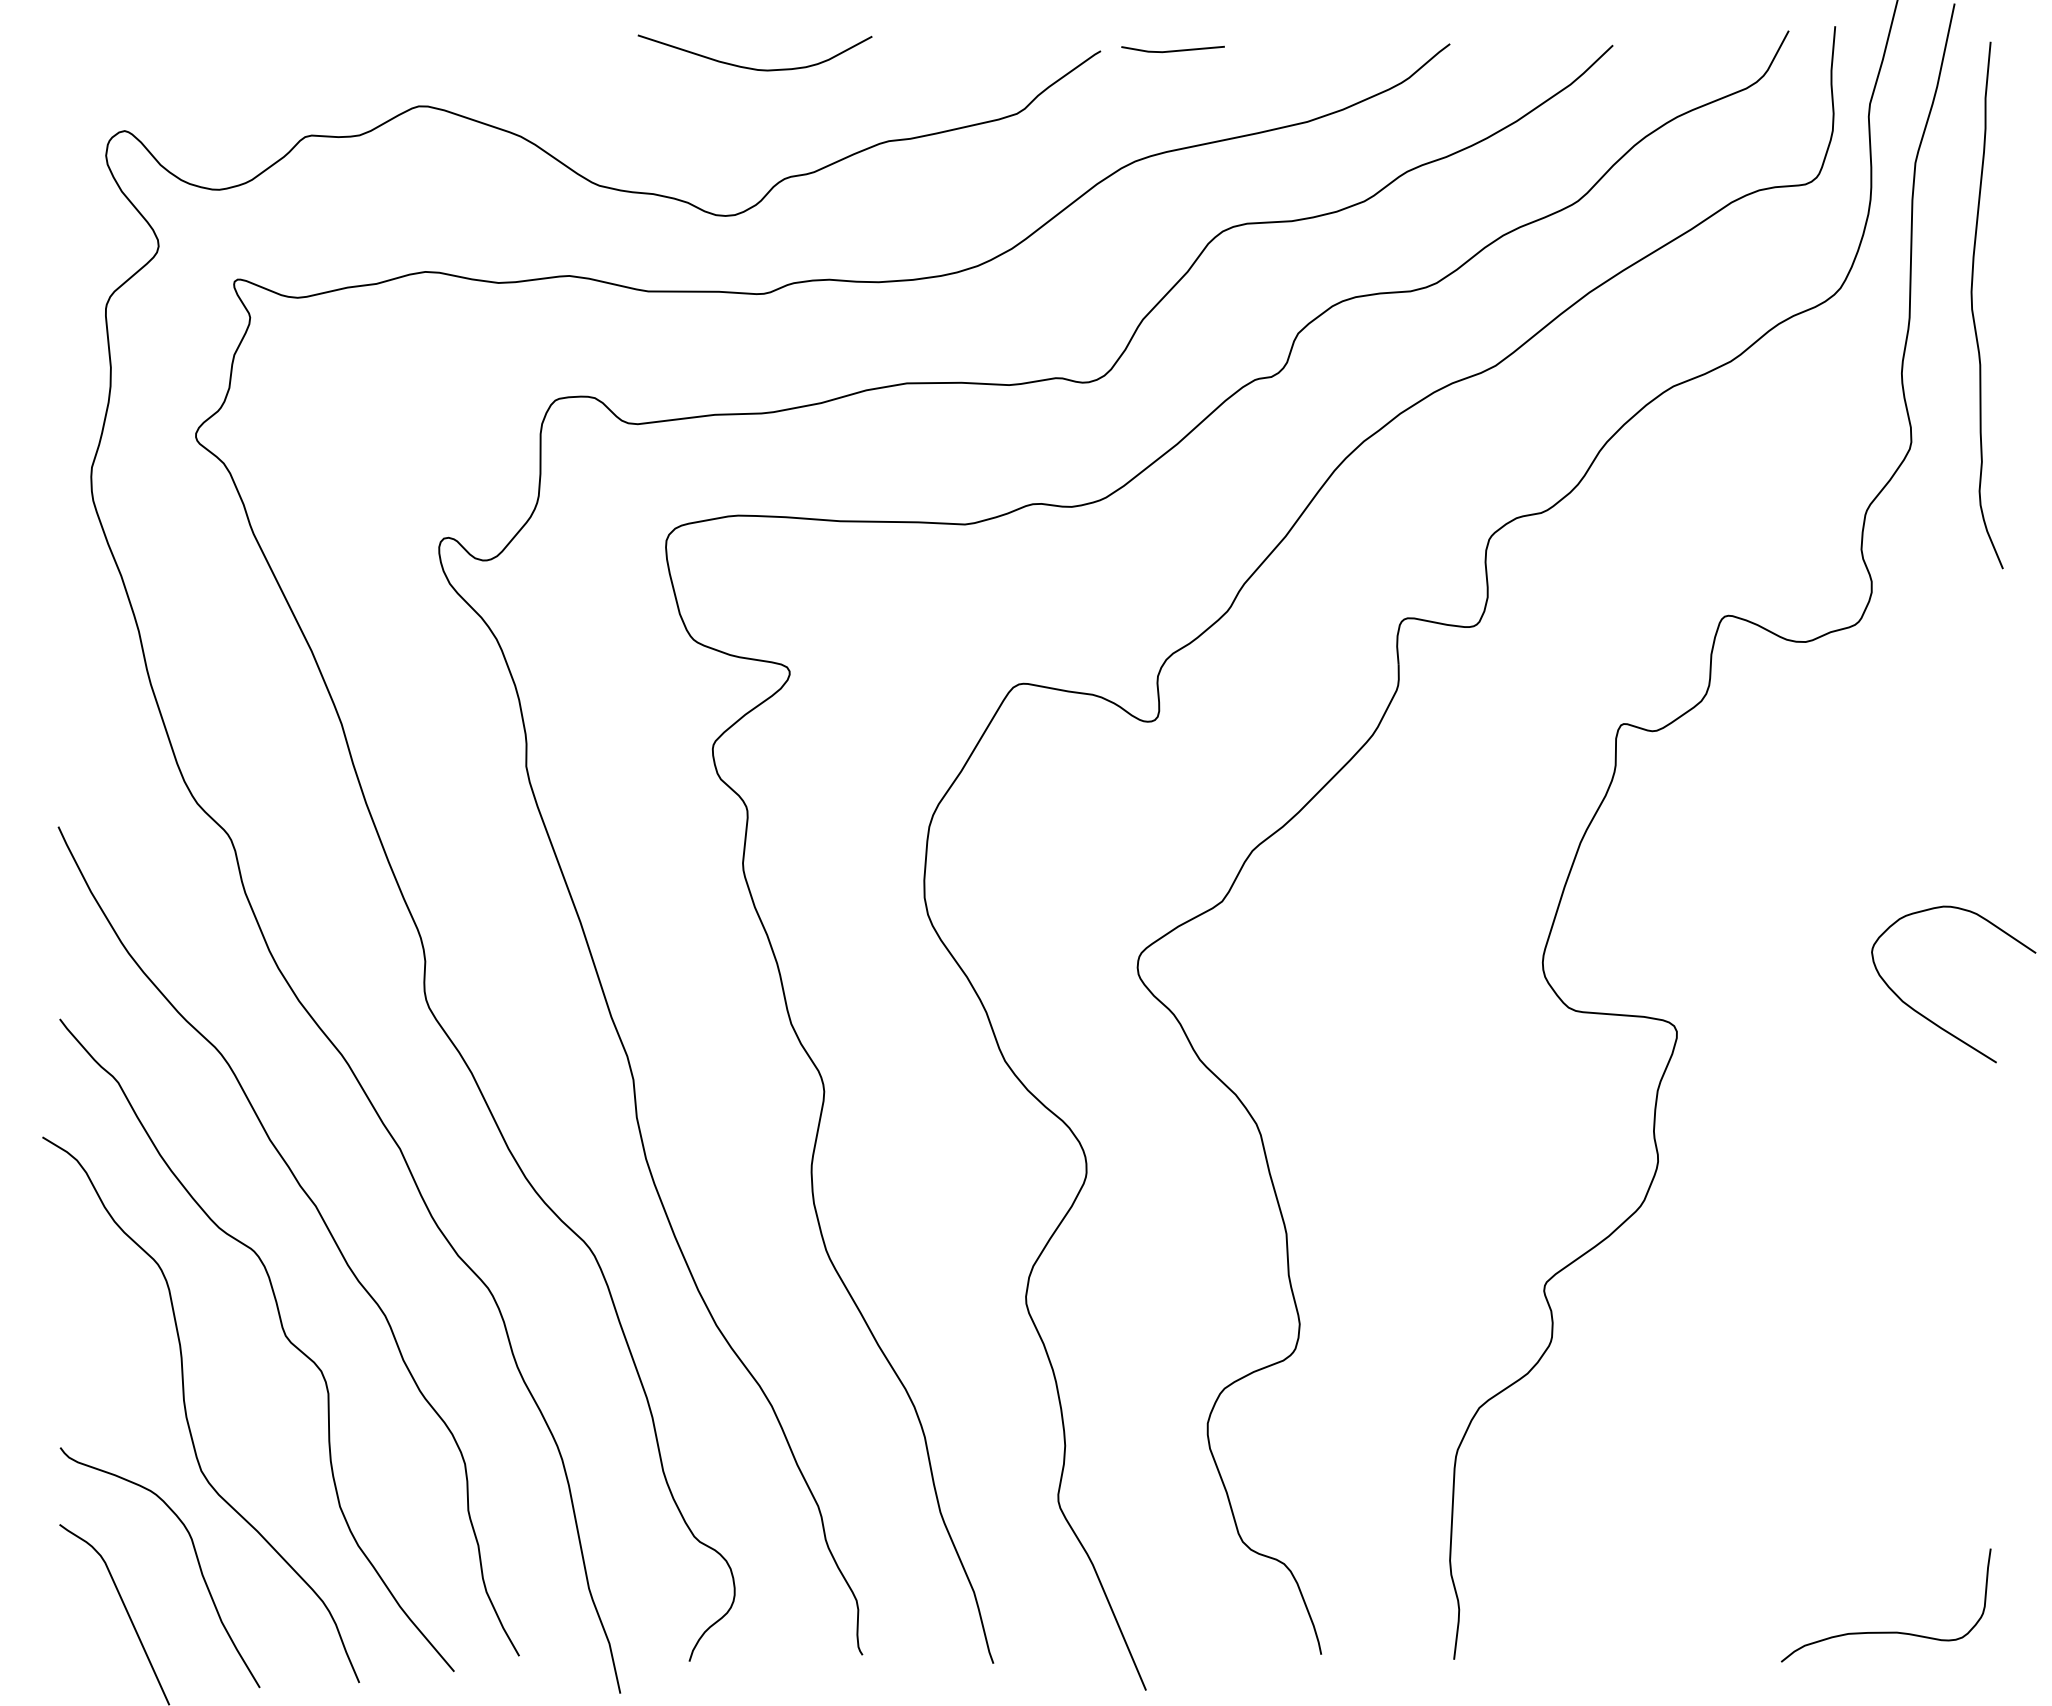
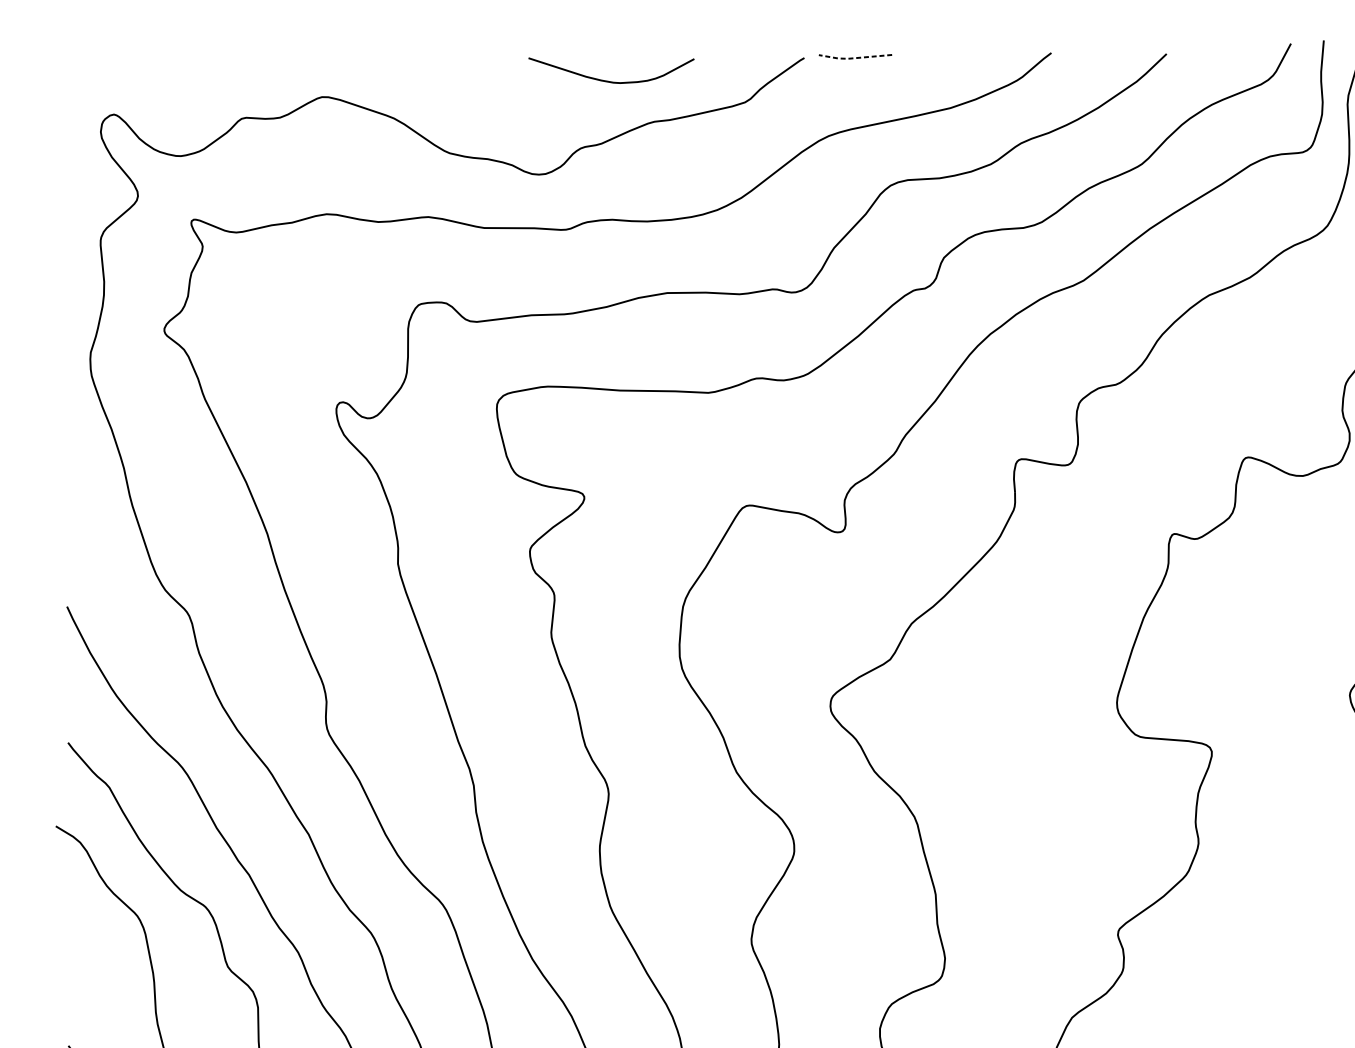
line: (1171, 51) -> (854, 58), solid -> dashed
curve: (751, 67) -> (608, 80), moved

